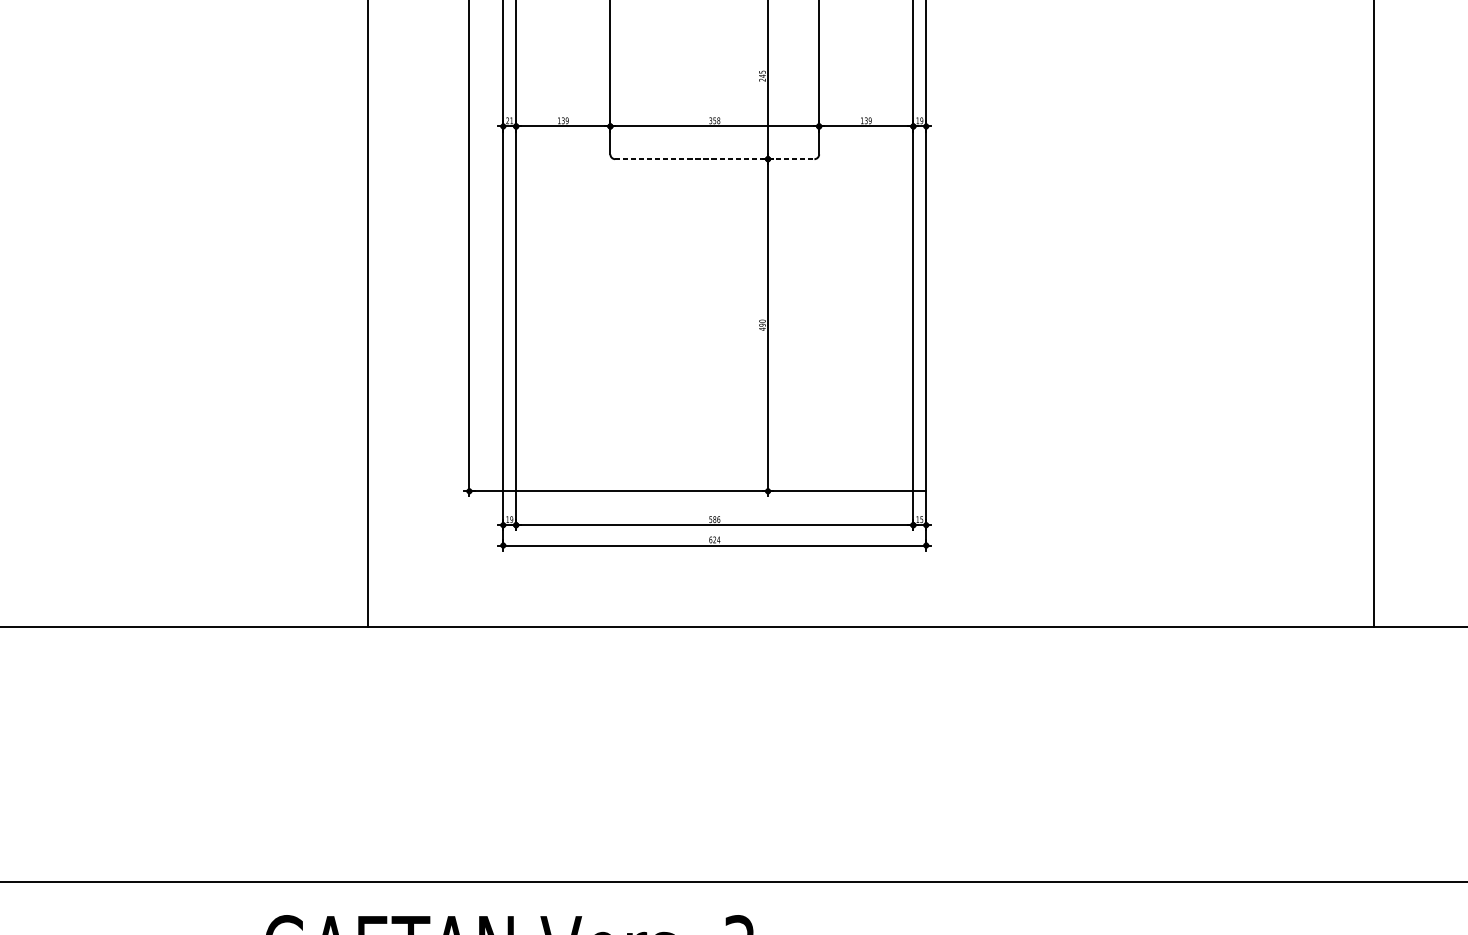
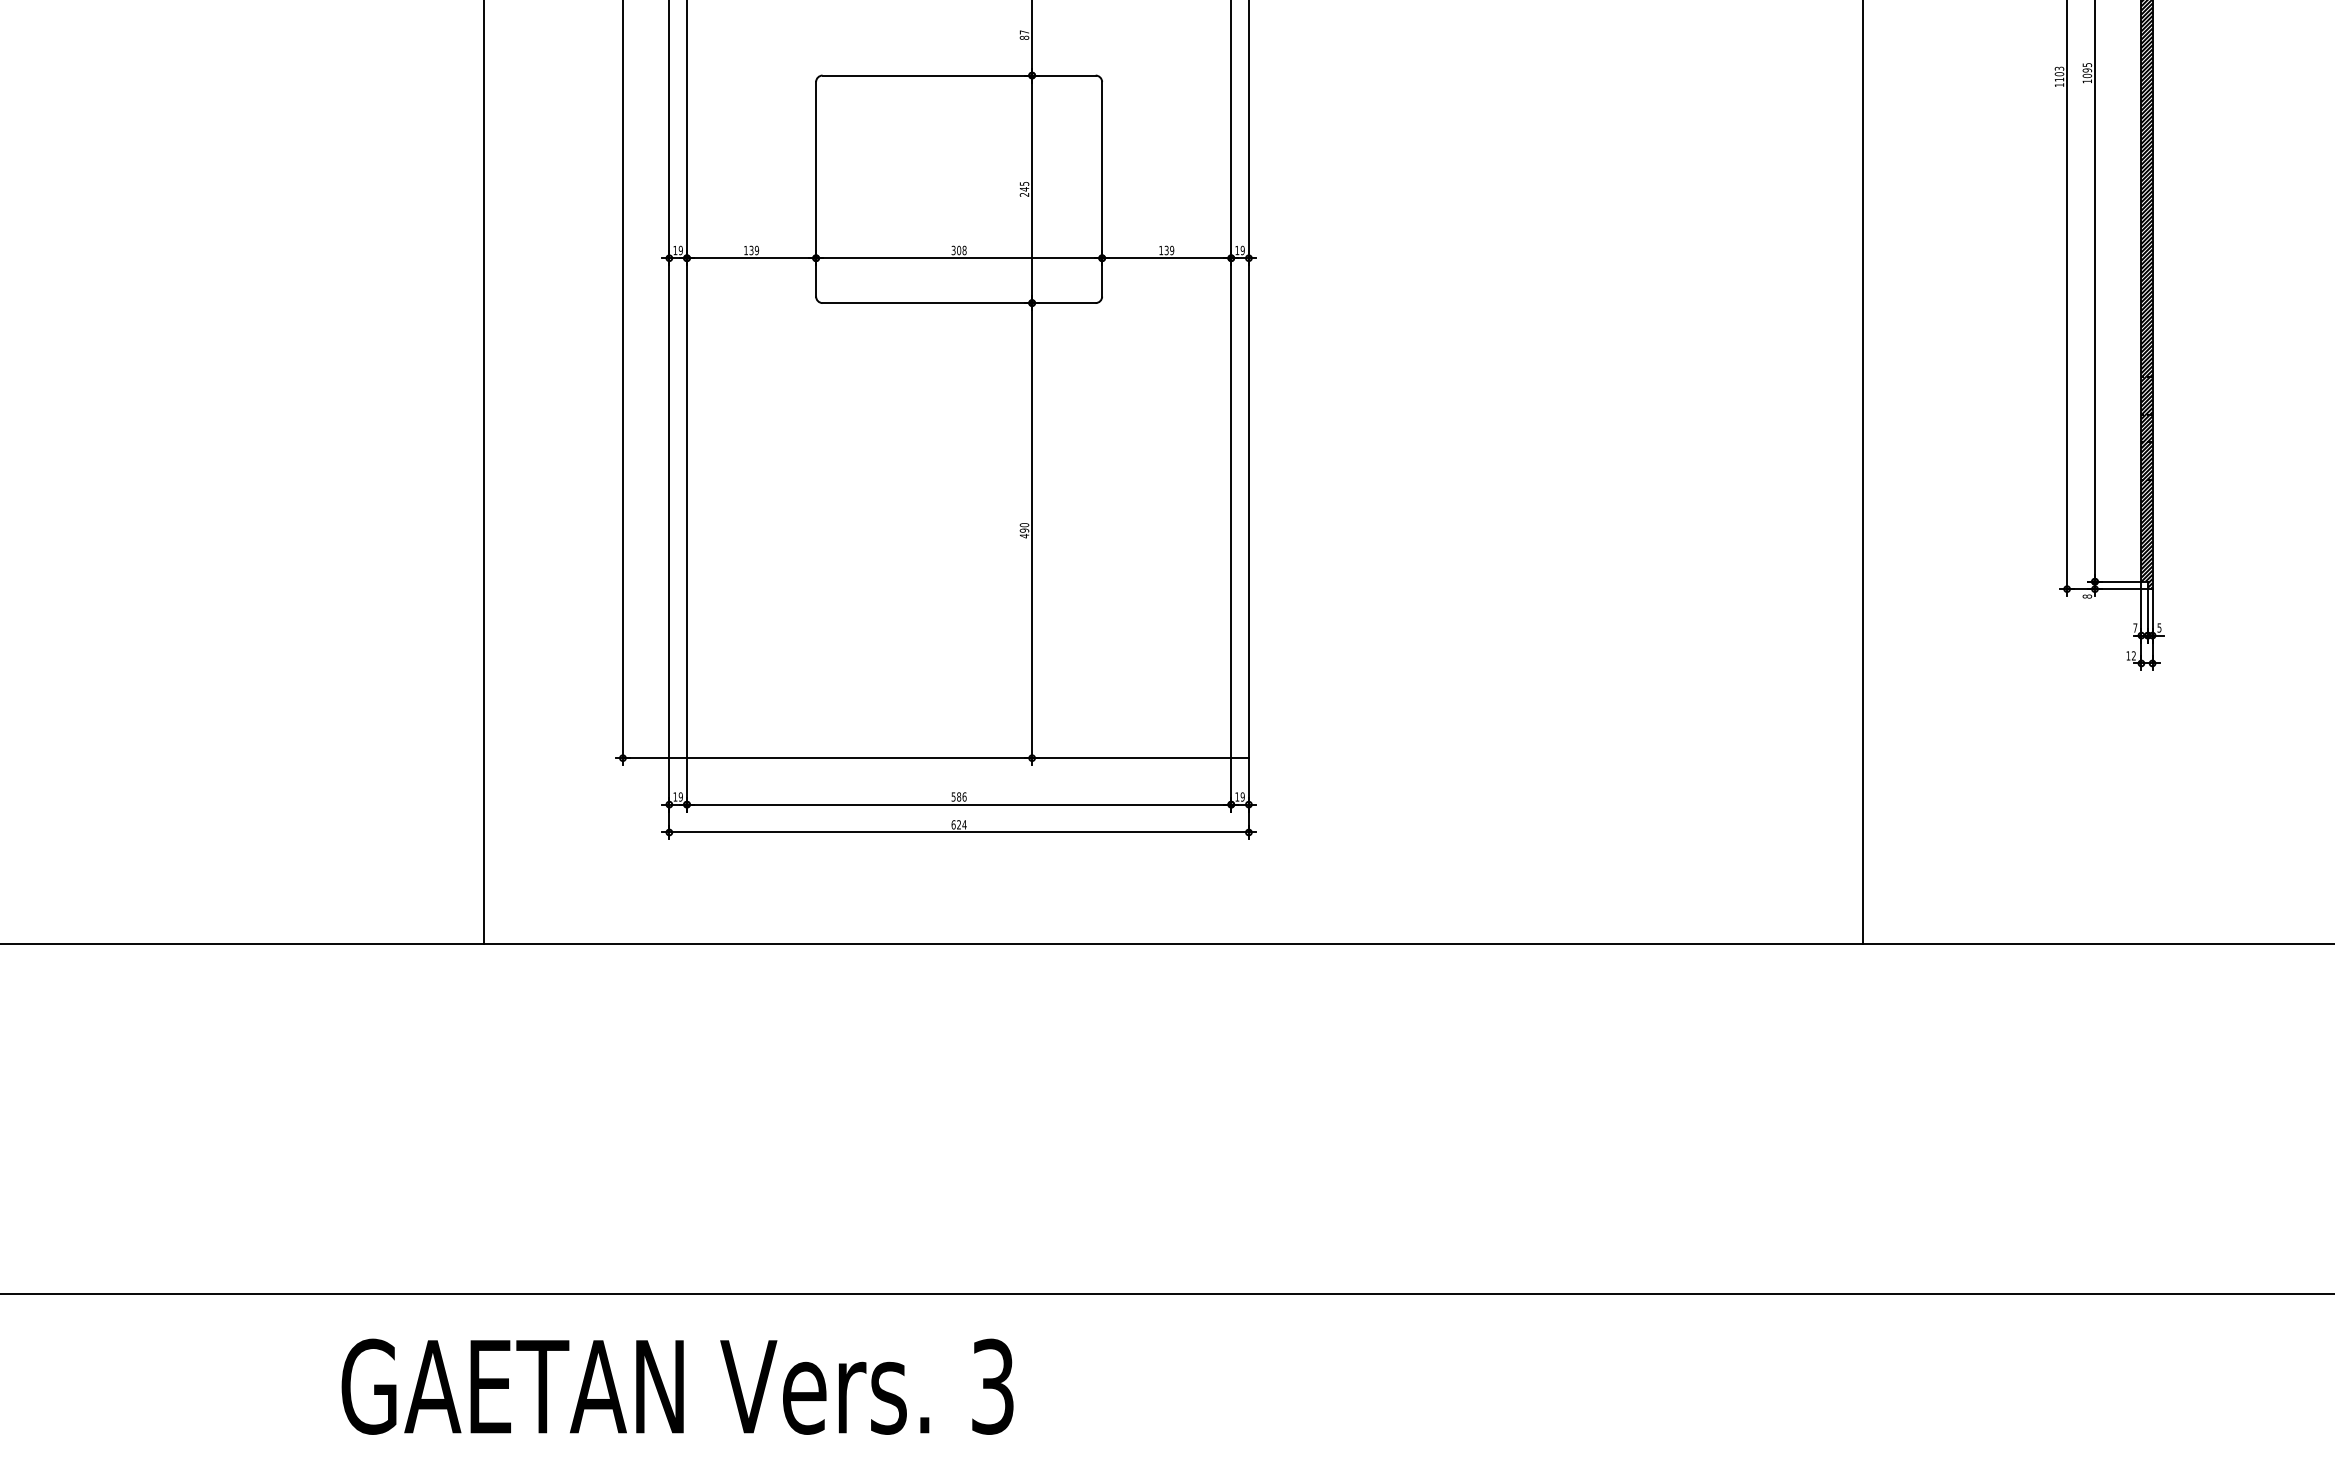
text: (509, 120) -> (677, 250), 21 -> 19
text: (715, 120) -> (959, 250), 358 -> 308
line: (715, 159) -> (959, 303), dashed -> solid
text: (921, 519) -> (1242, 796), 15 -> 19

